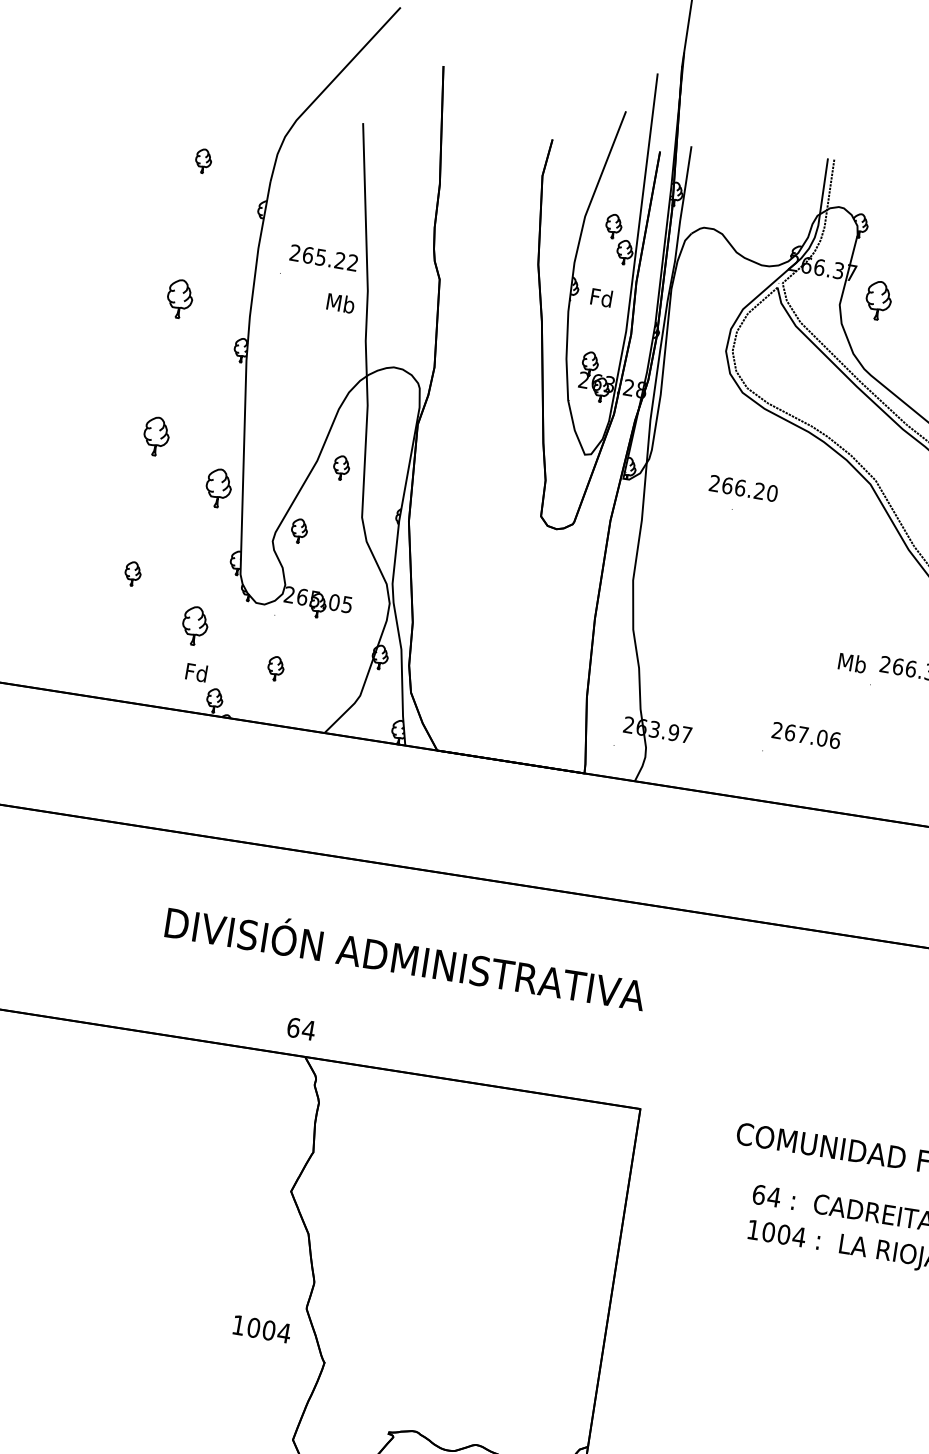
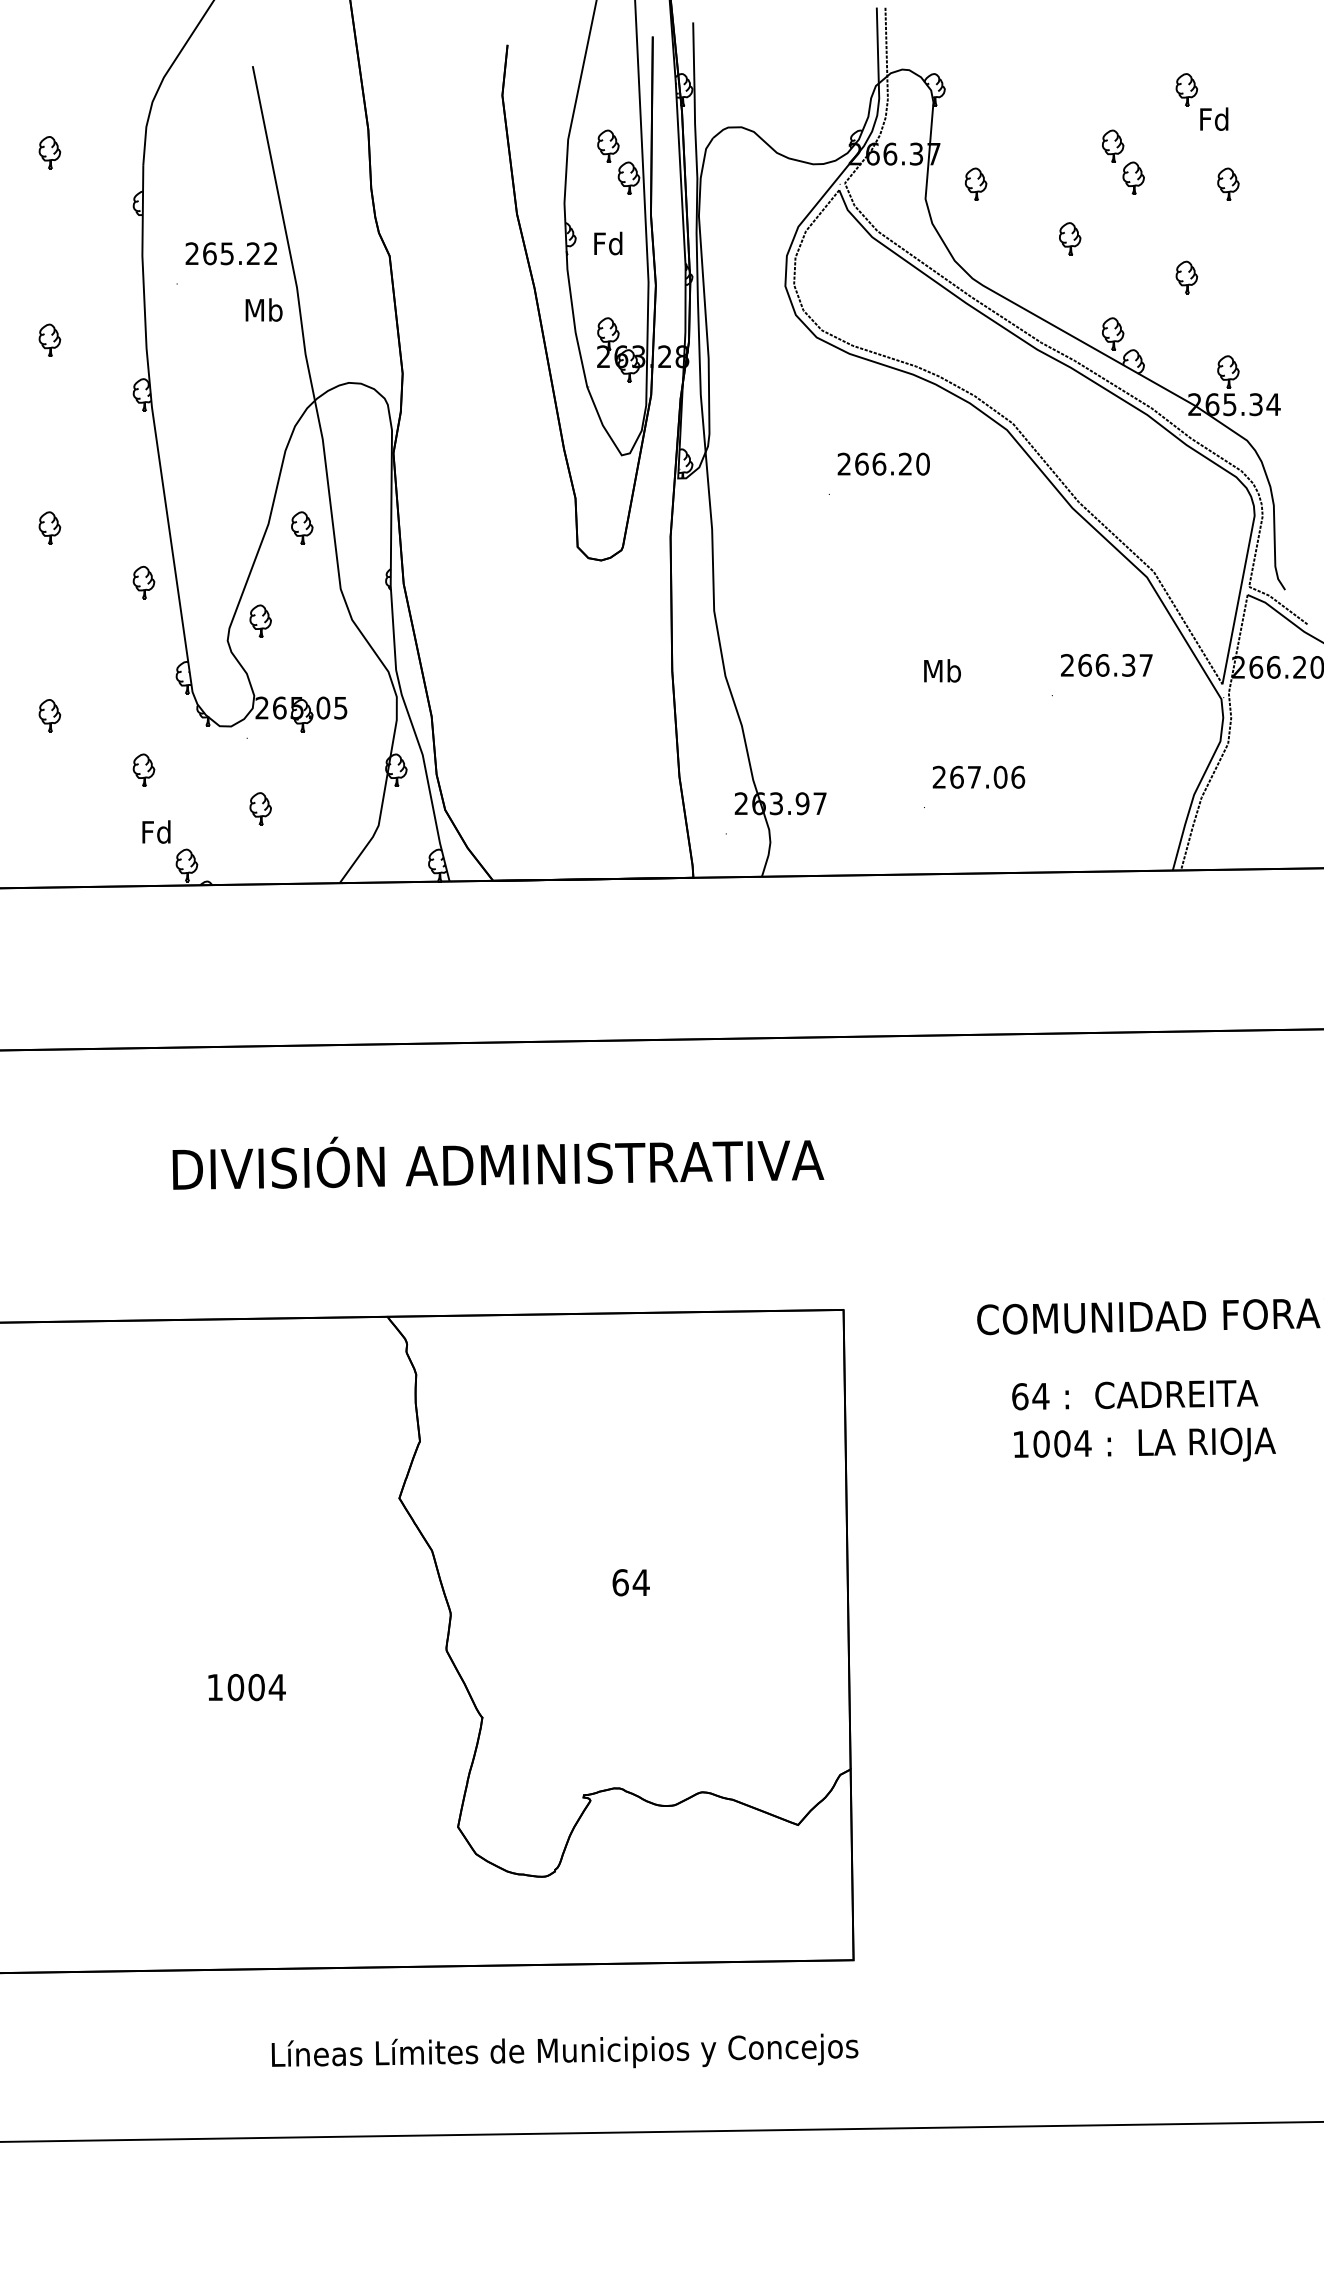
part: (179, 298) -> (49, 339), size x0.62
part: (878, 299) -> (975, 183), size x0.62
part: (156, 435) -> (49, 527), size x0.62
text: (743, 487) -> (883, 463), moved
part: (218, 488) -> (143, 582), size x0.62
part: (194, 625) -> (143, 769), size x0.62
text: (852, 662) -> (942, 670), moved
text: (300, 1028) -> (630, 1582), moved
text: (261, 1329) -> (246, 1687), moved

